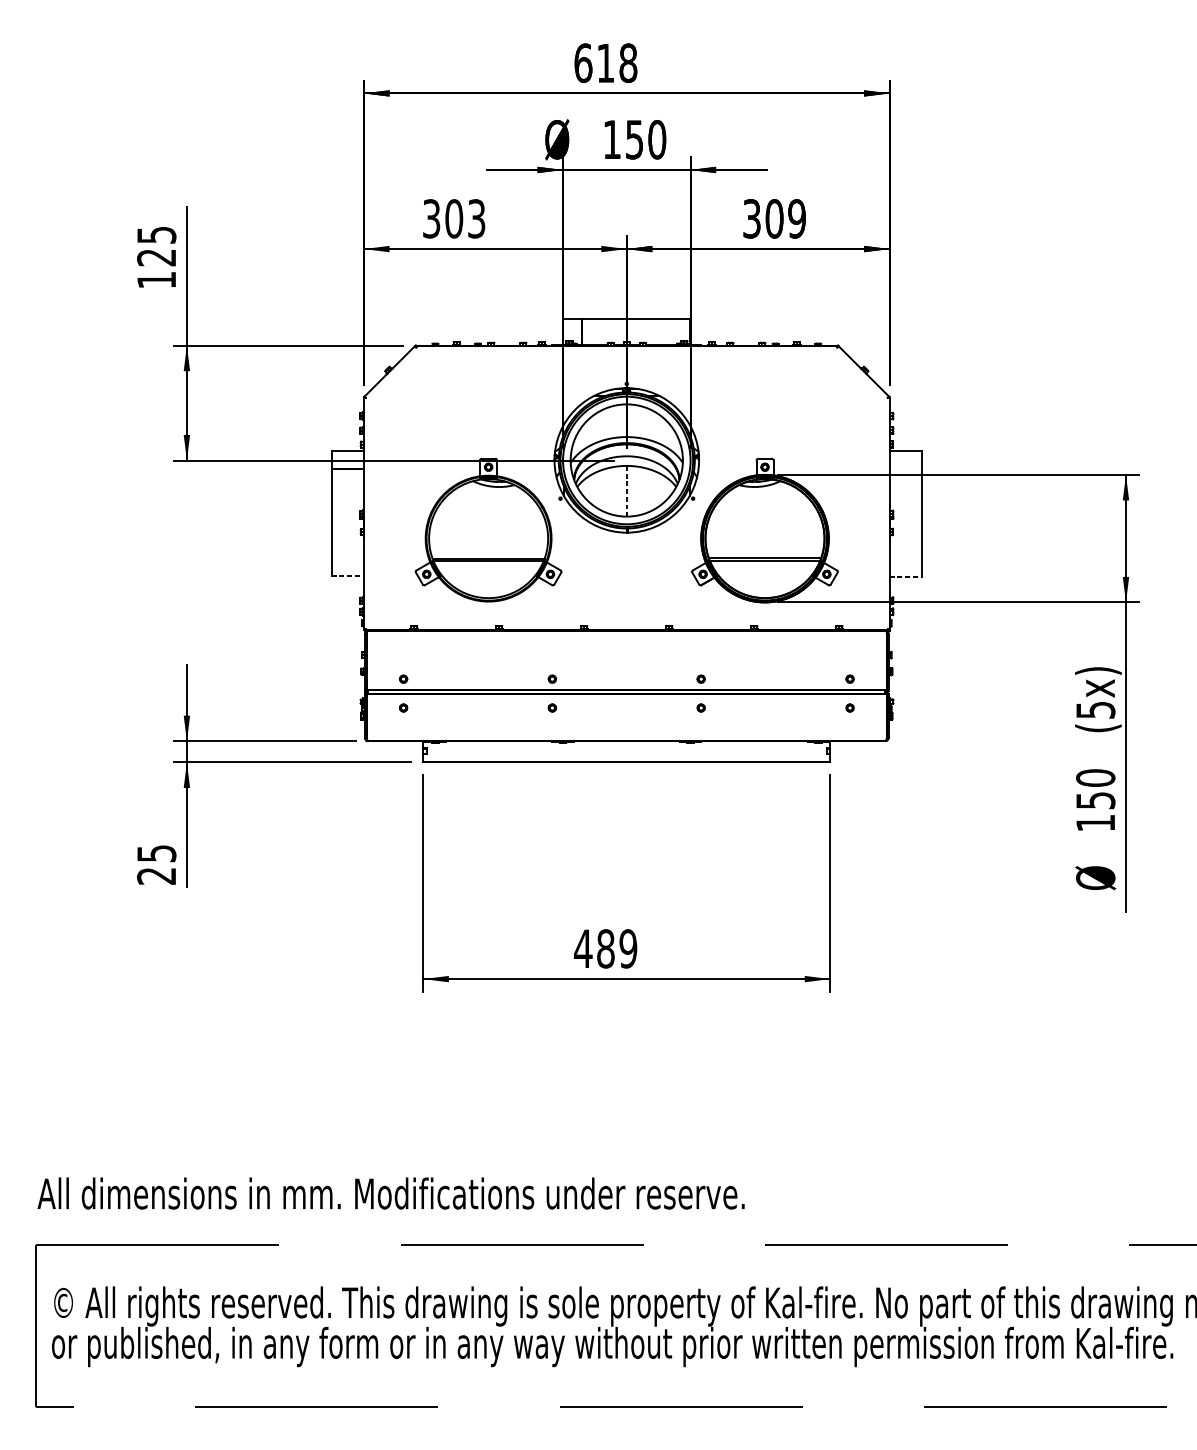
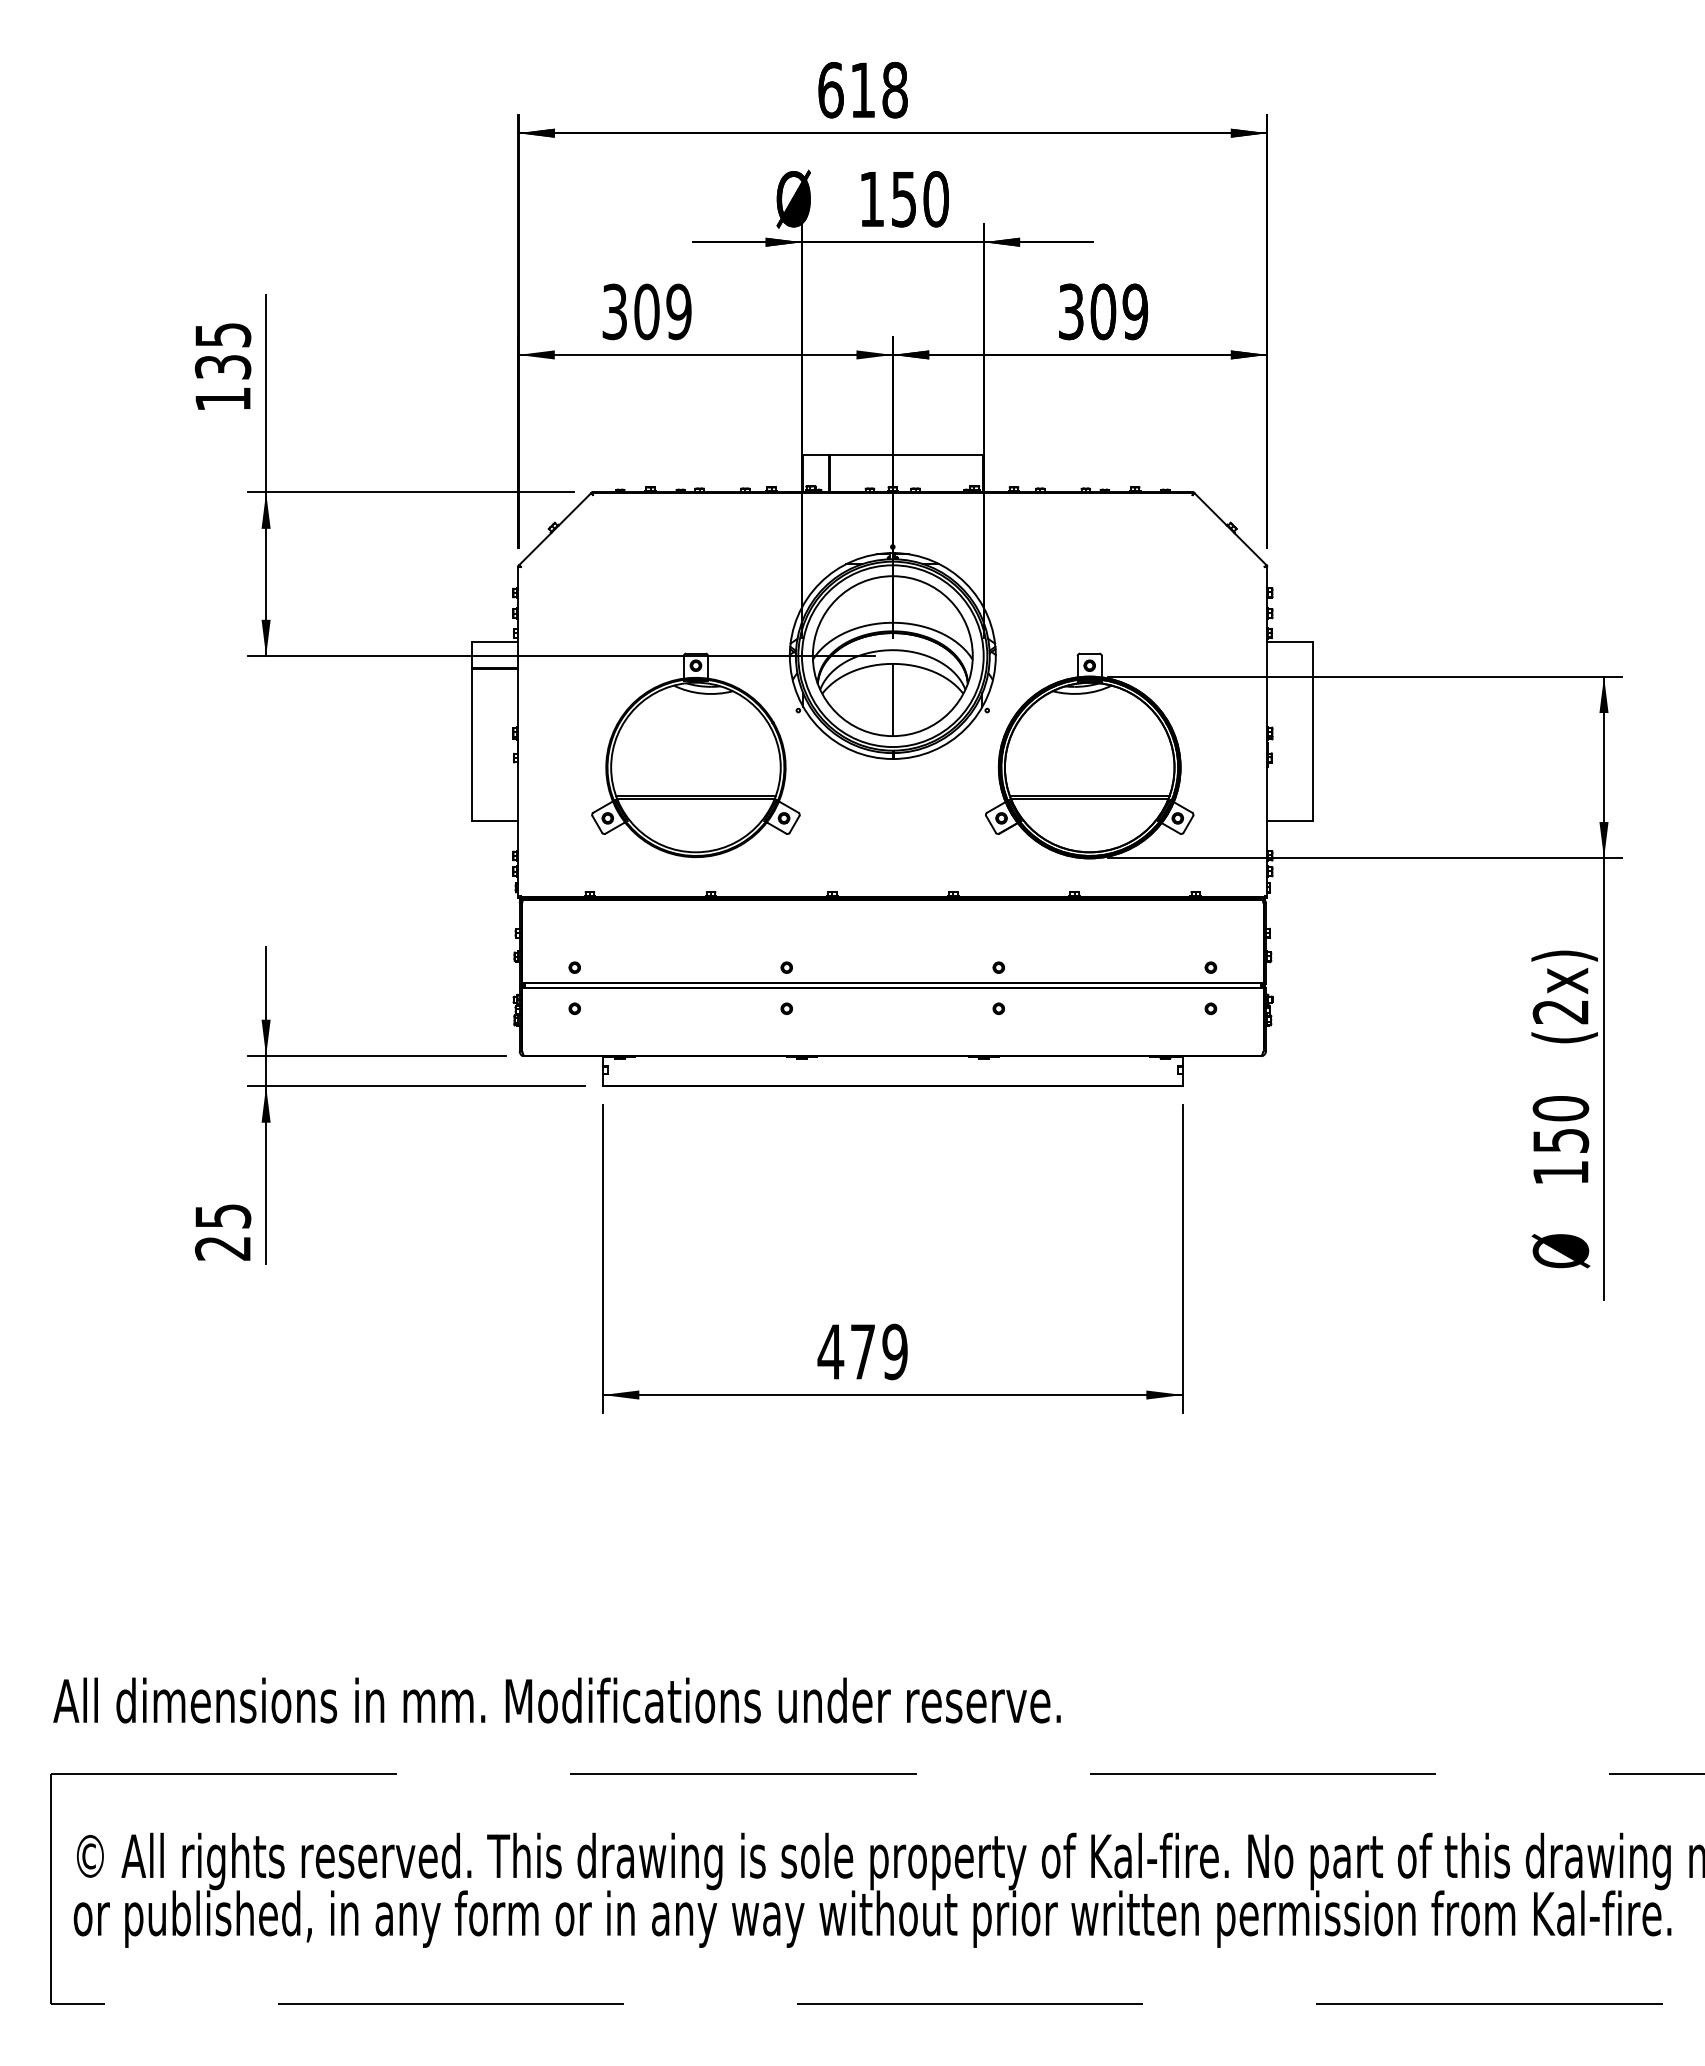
text: (476, 218) -> (678, 311), 303 -> 309
text: (157, 257) -> (223, 367), 125 -> 135
line: (626, 491) -> (892, 700), dashed -> solid
line: (347, 576) -> (495, 821), dashed -> solid
line: (905, 576) -> (1290, 821), dashed -> solid
text: (1095, 710) -> (1560, 1012), (5x) -> (2x)
text: (605, 948) -> (862, 1351), 489 -> 479

